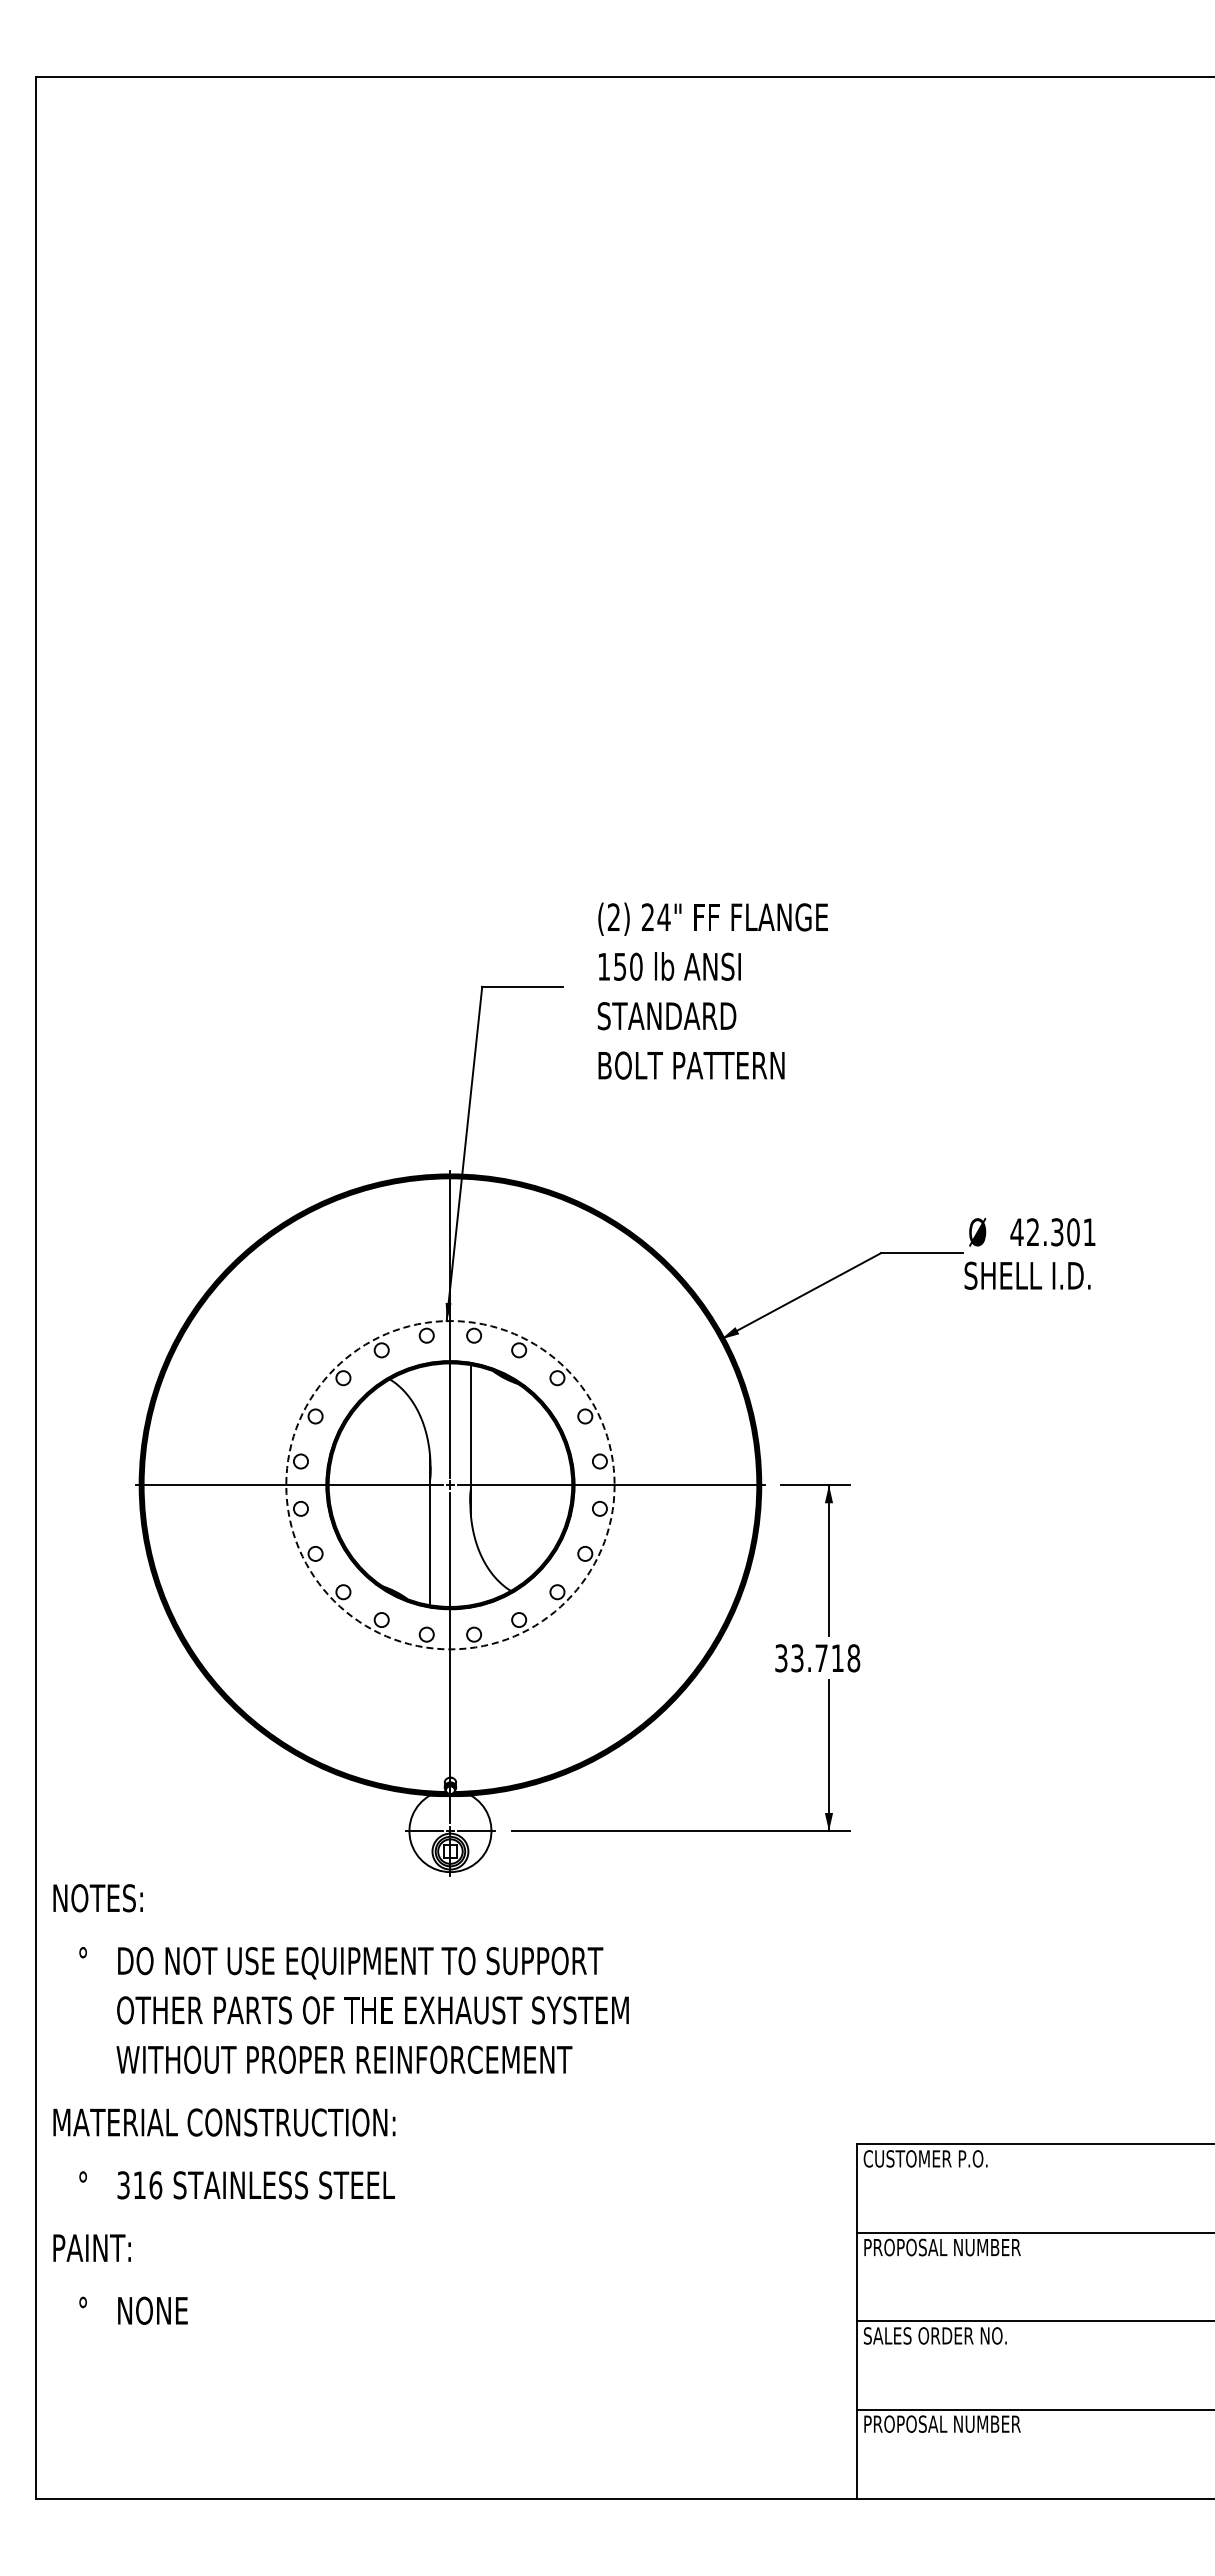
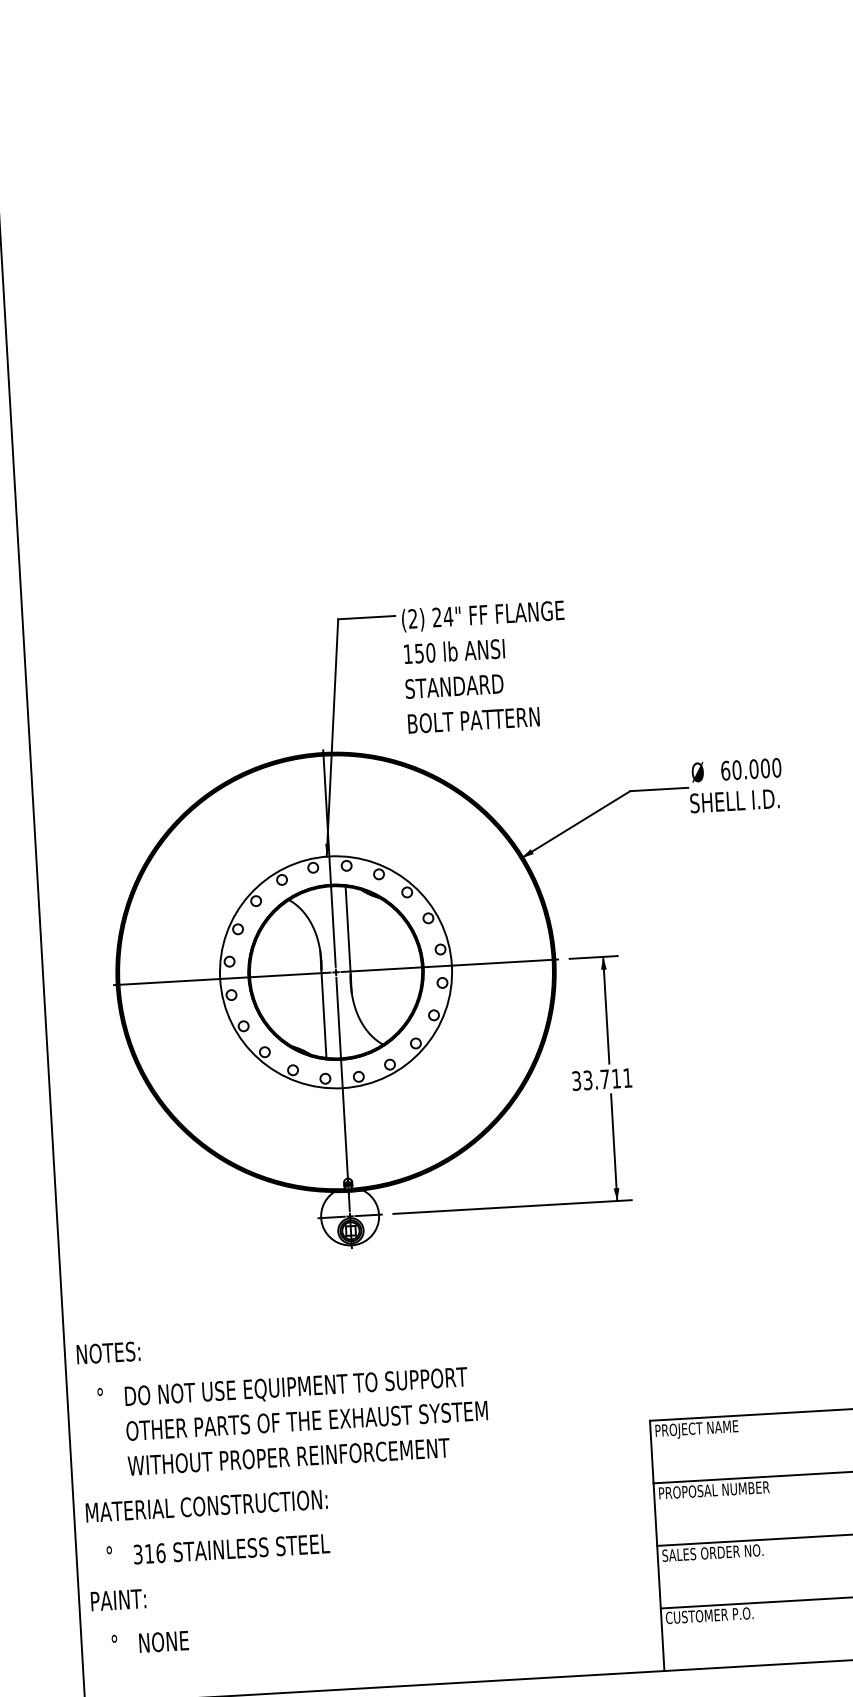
text: (712, 990) -> (485, 666), moved
text: (1052, 1232) -> (750, 769), 42.301 -> 60.000
circle: (450, 1485) -> (336, 972), dashed -> solid
text: (853, 1658) -> (627, 1078), 33.718 -> 33.711
text: (340, 2104) -> (287, 1488), moved
text: (925, 2161) -> (698, 1430), CUSTOMER P.O. -> PROJECT NAME
text: (941, 2423) -> (720, 1614), PROPOSAL NUMBER -> CUSTOMER P.O.

